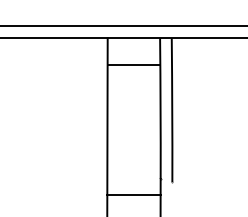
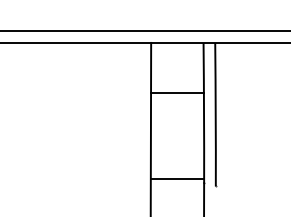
line: (134, 65) -> (177, 92), moved
line: (134, 195) -> (177, 179), moved

